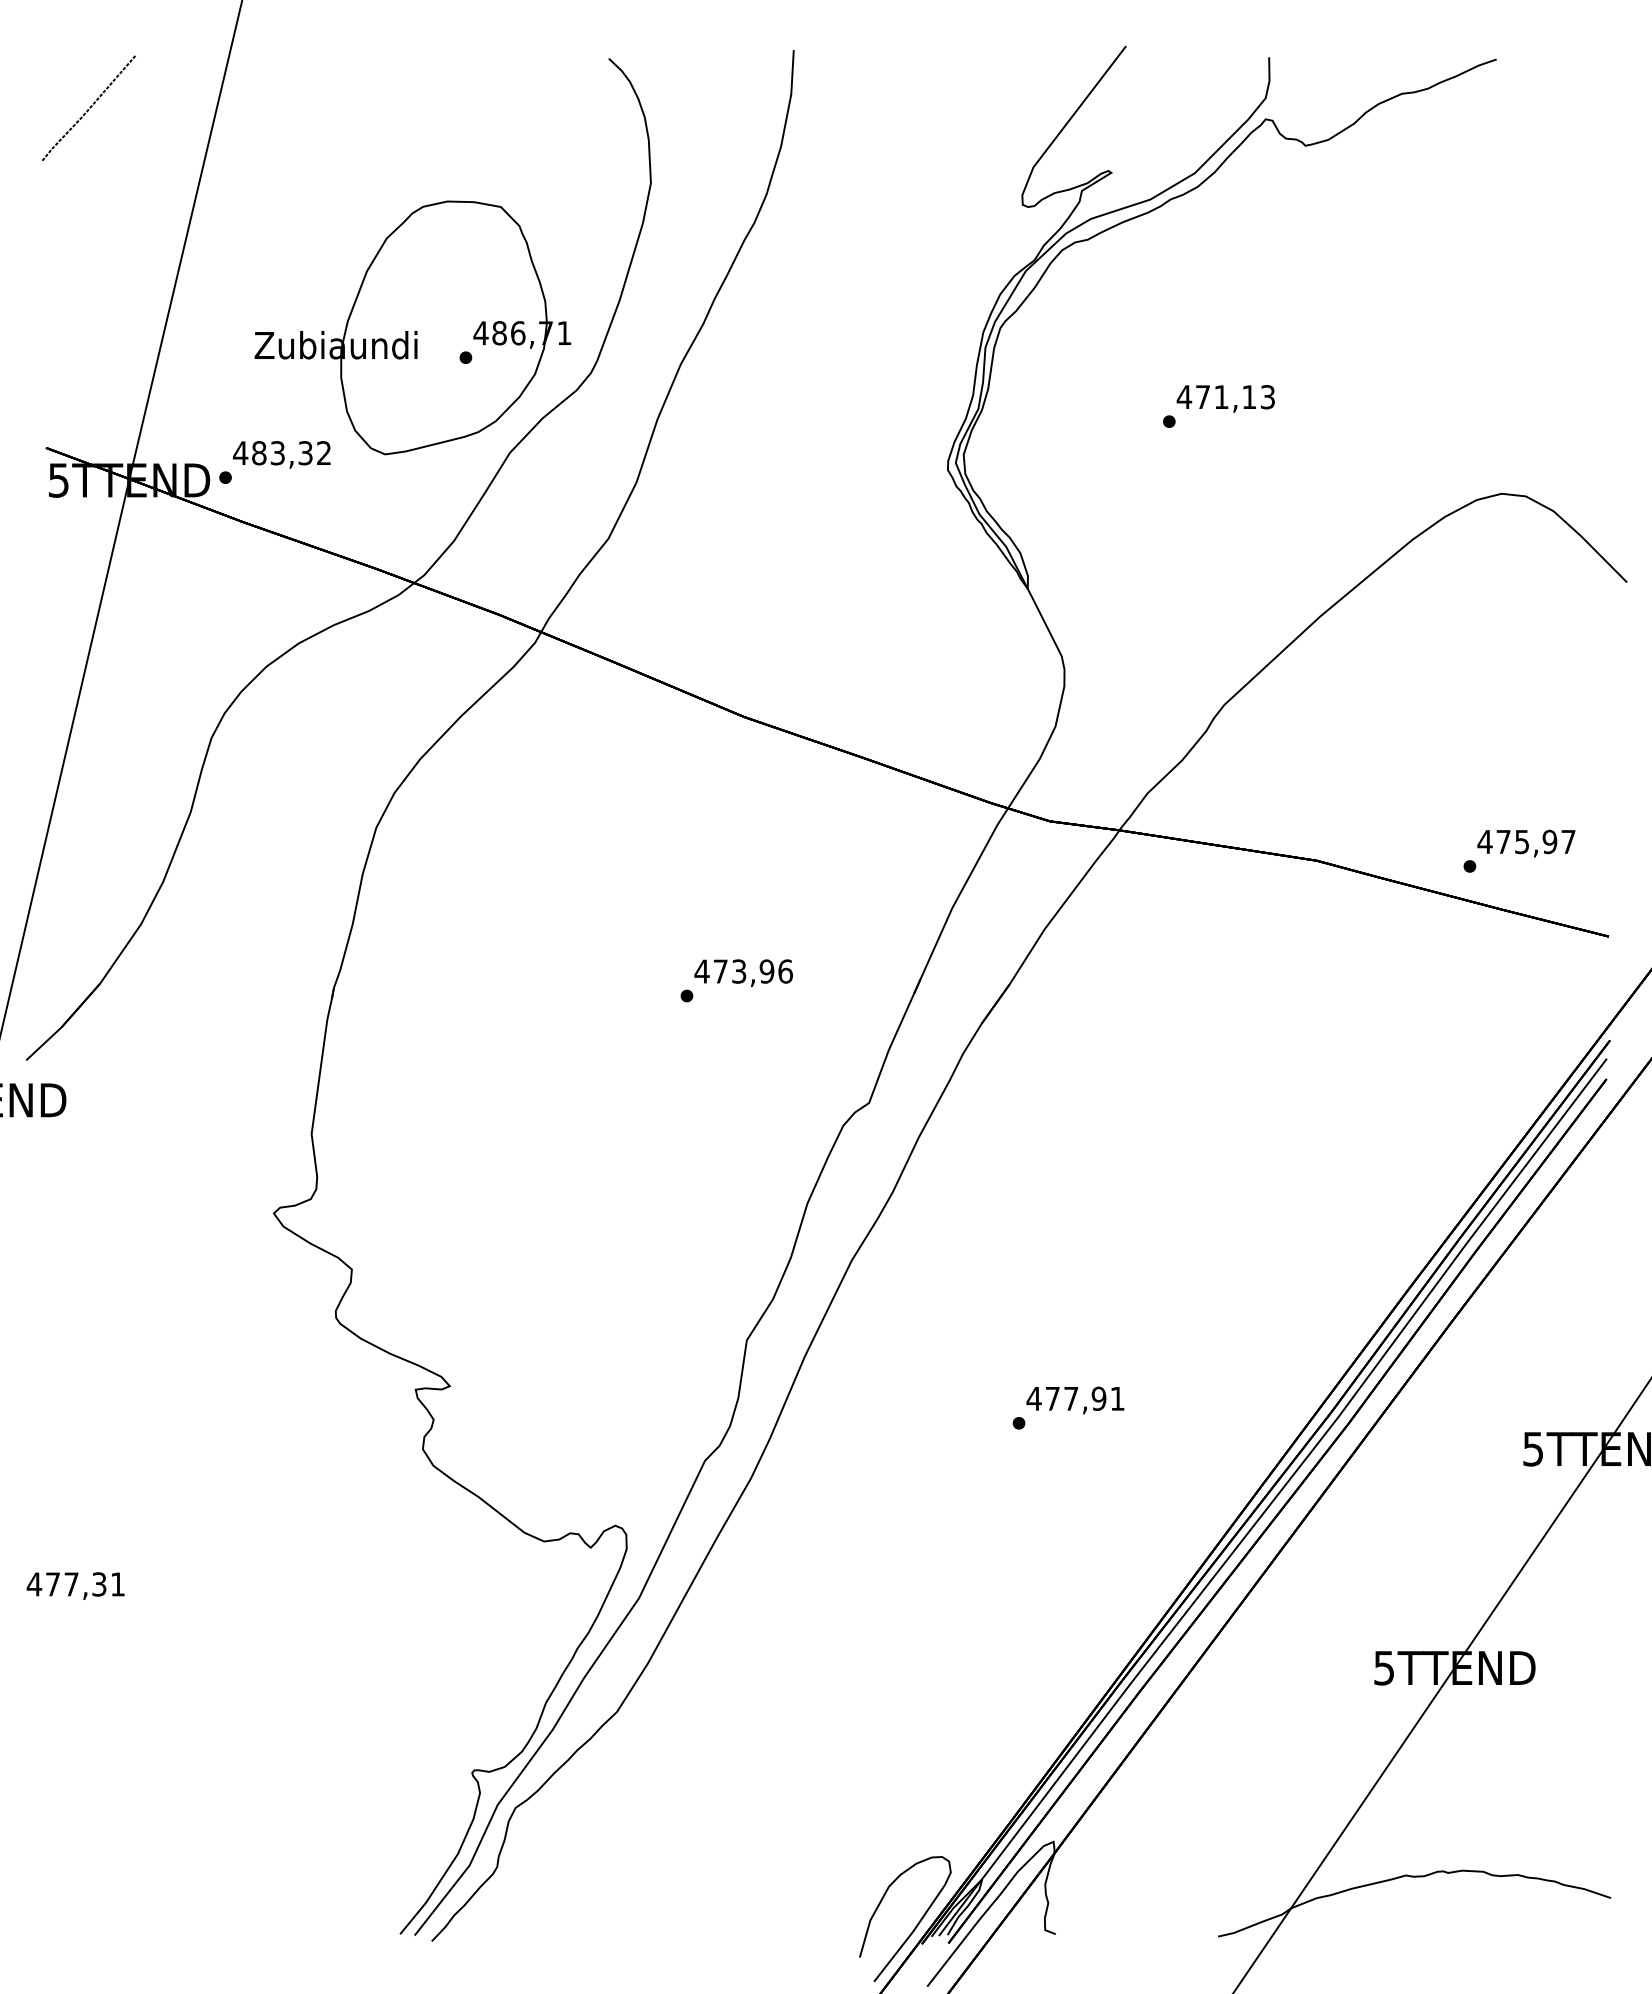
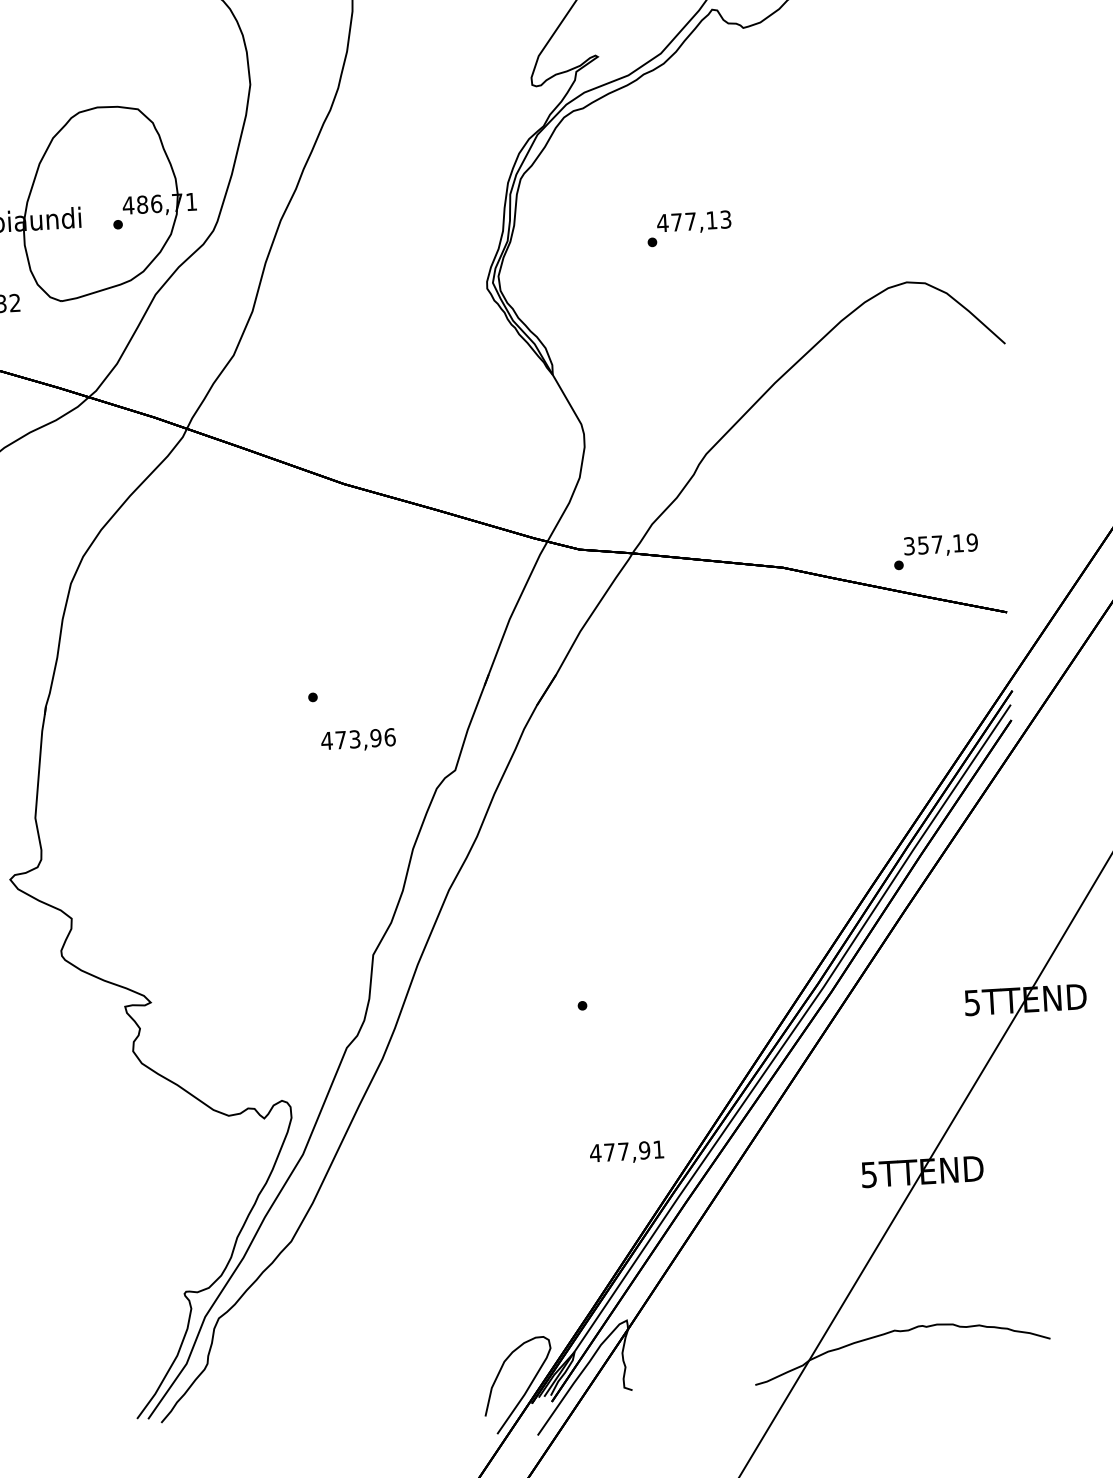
text: (1221, 396) -> (690, 221), 471,13 -> 477,13
text: (1526, 841) -> (940, 544), 475,97 -> 357,19
text: (743, 973) -> (358, 740), moved
text: (1075, 1400) -> (626, 1152), moved

